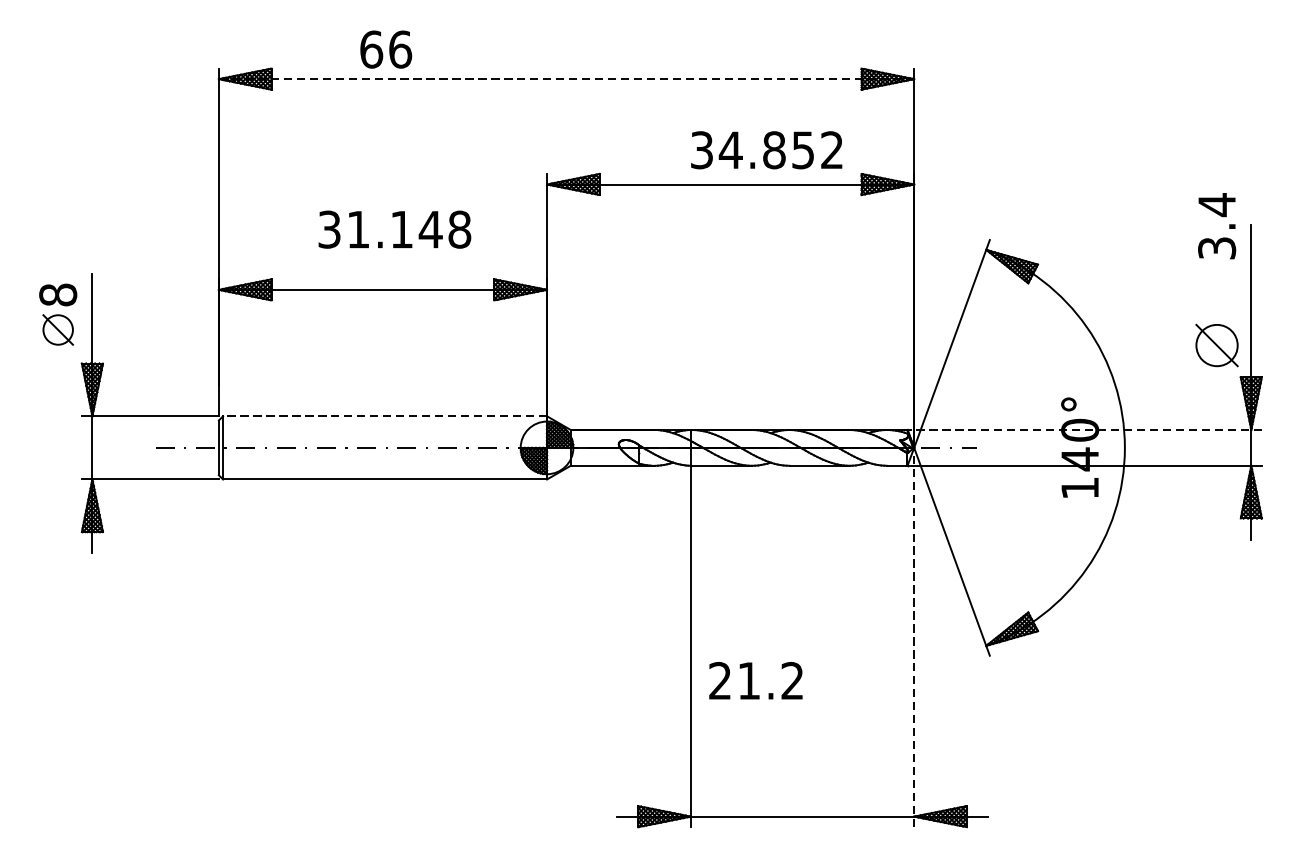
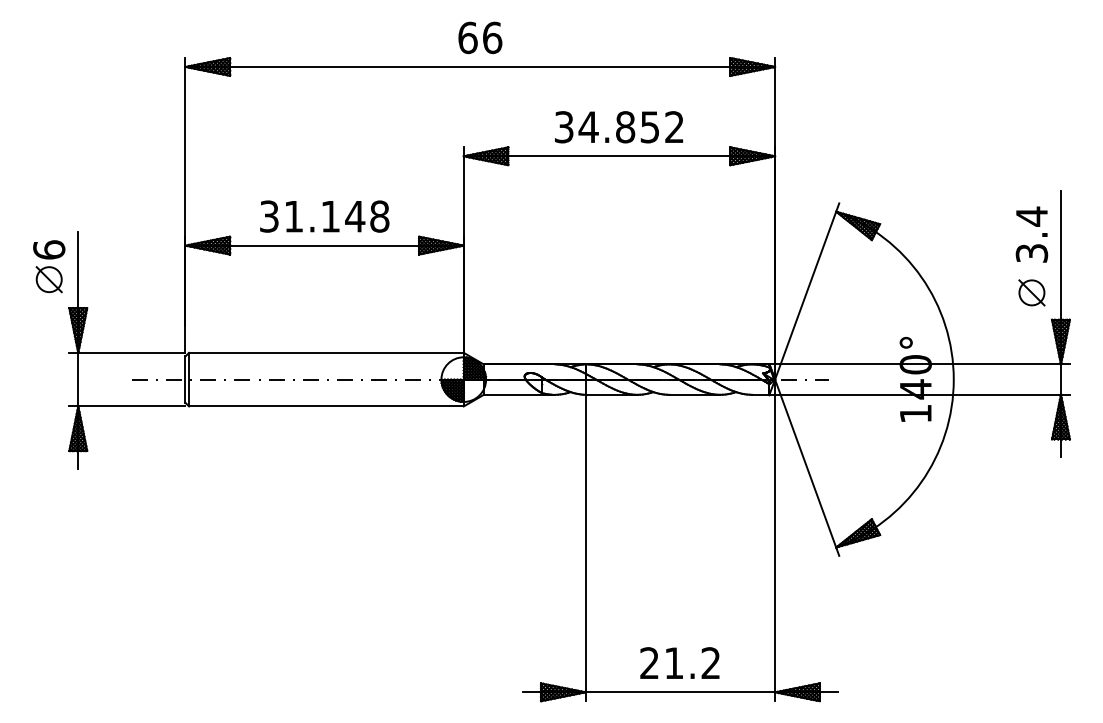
text: (386, 49) -> (480, 37), moved
line: (566, 78) -> (480, 66), dashed -> solid
text: (767, 150) -> (619, 127), moved
text: (1216, 226) -> (1031, 234), moved
text: (394, 229) -> (324, 216), moved
text: (58, 294) -> (49, 249), 8 -> 6
part: (1216, 345) -> (1031, 292), size x0.71
line: (383, 415) -> (325, 352), dashed -> solid
line: (1084, 430) -> (919, 364), dashed -> solid
line: (914, 637) -> (775, 540), dashed -> solid
text: (755, 680) -> (679, 662), moved

